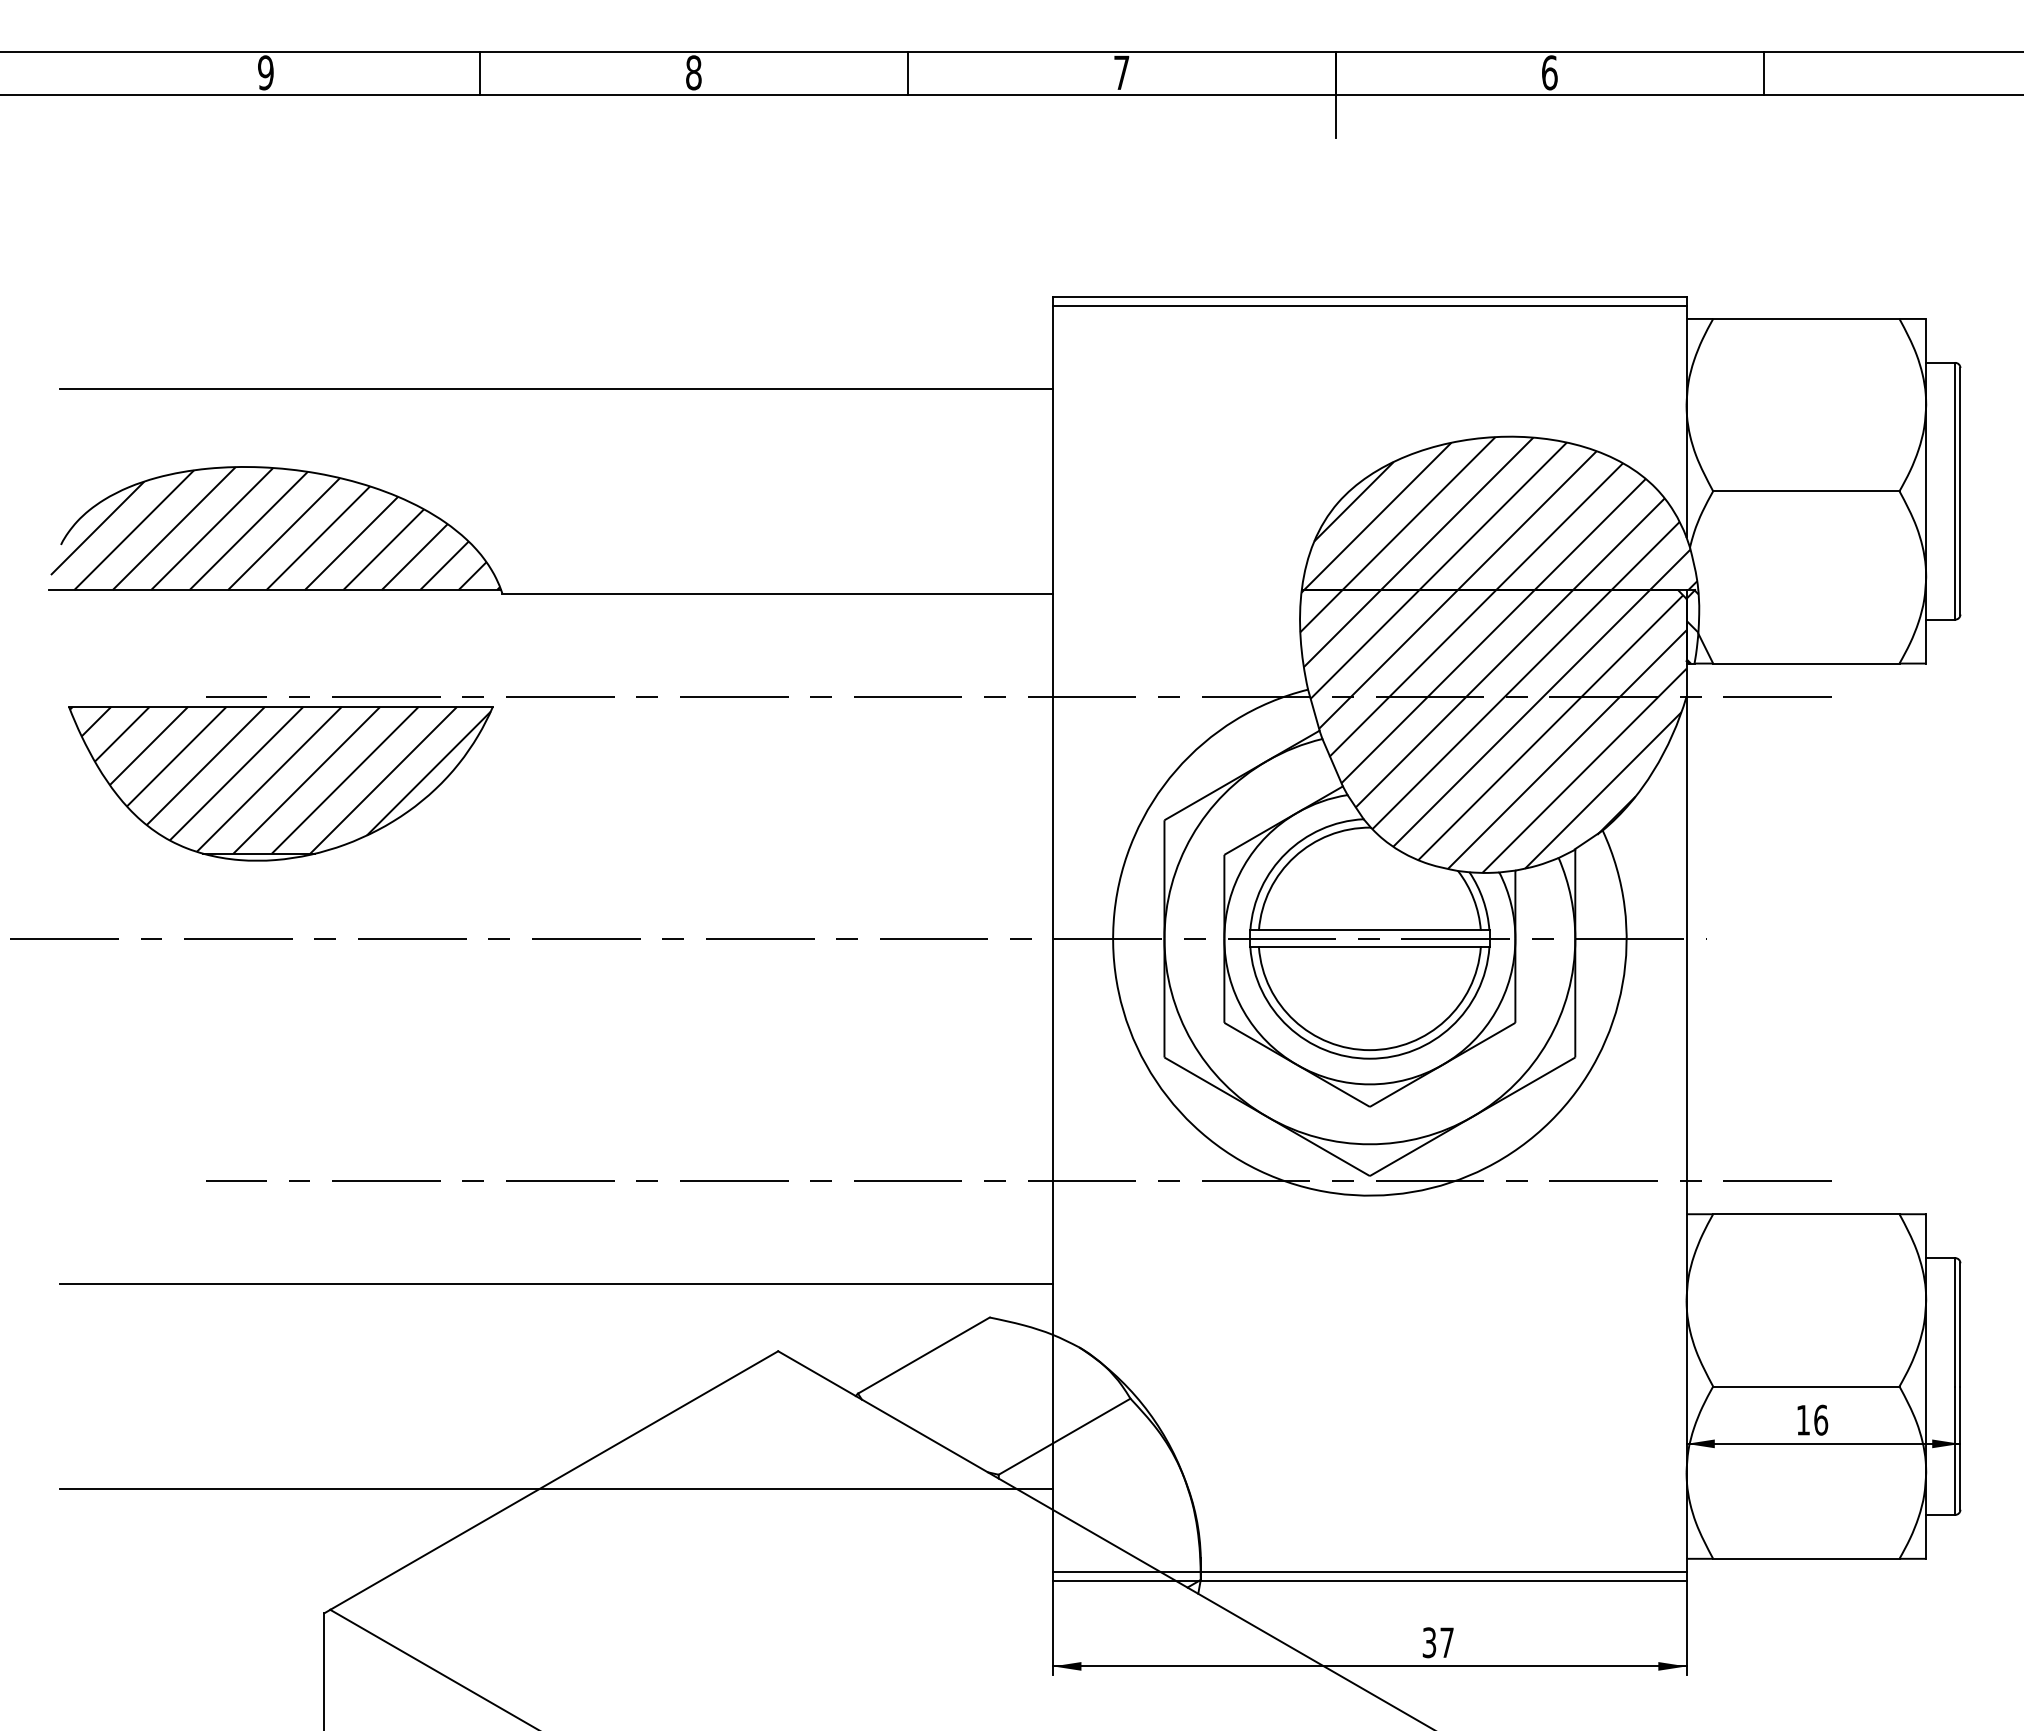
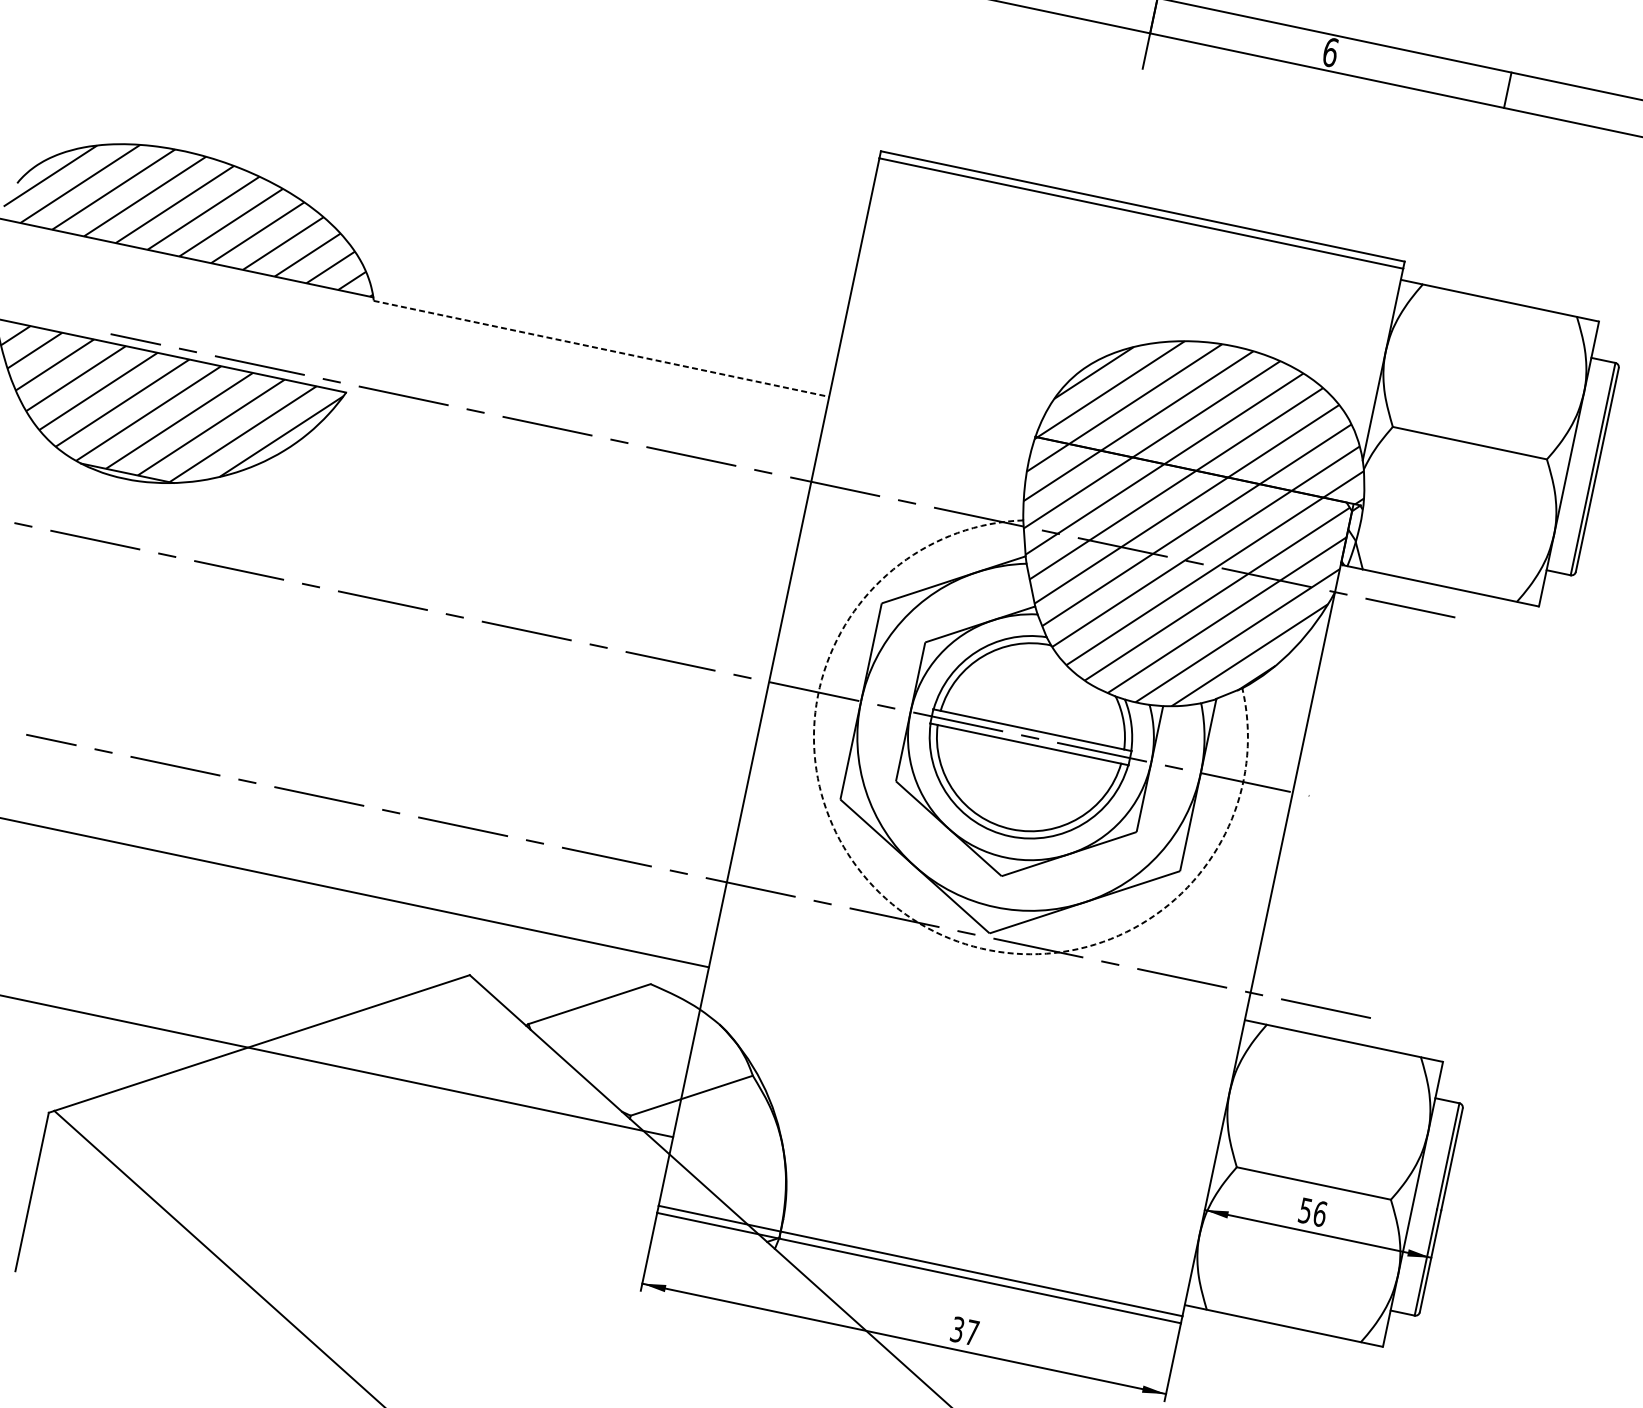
line: (556, 388) -> (454, 140), removed
line: (778, 593) -> (602, 348), solid -> dashed
arc: (1259, 1170) -> (899, 909), solid -> dashed
text: (1802, 1420) -> (1304, 1210), 16 -> 56

